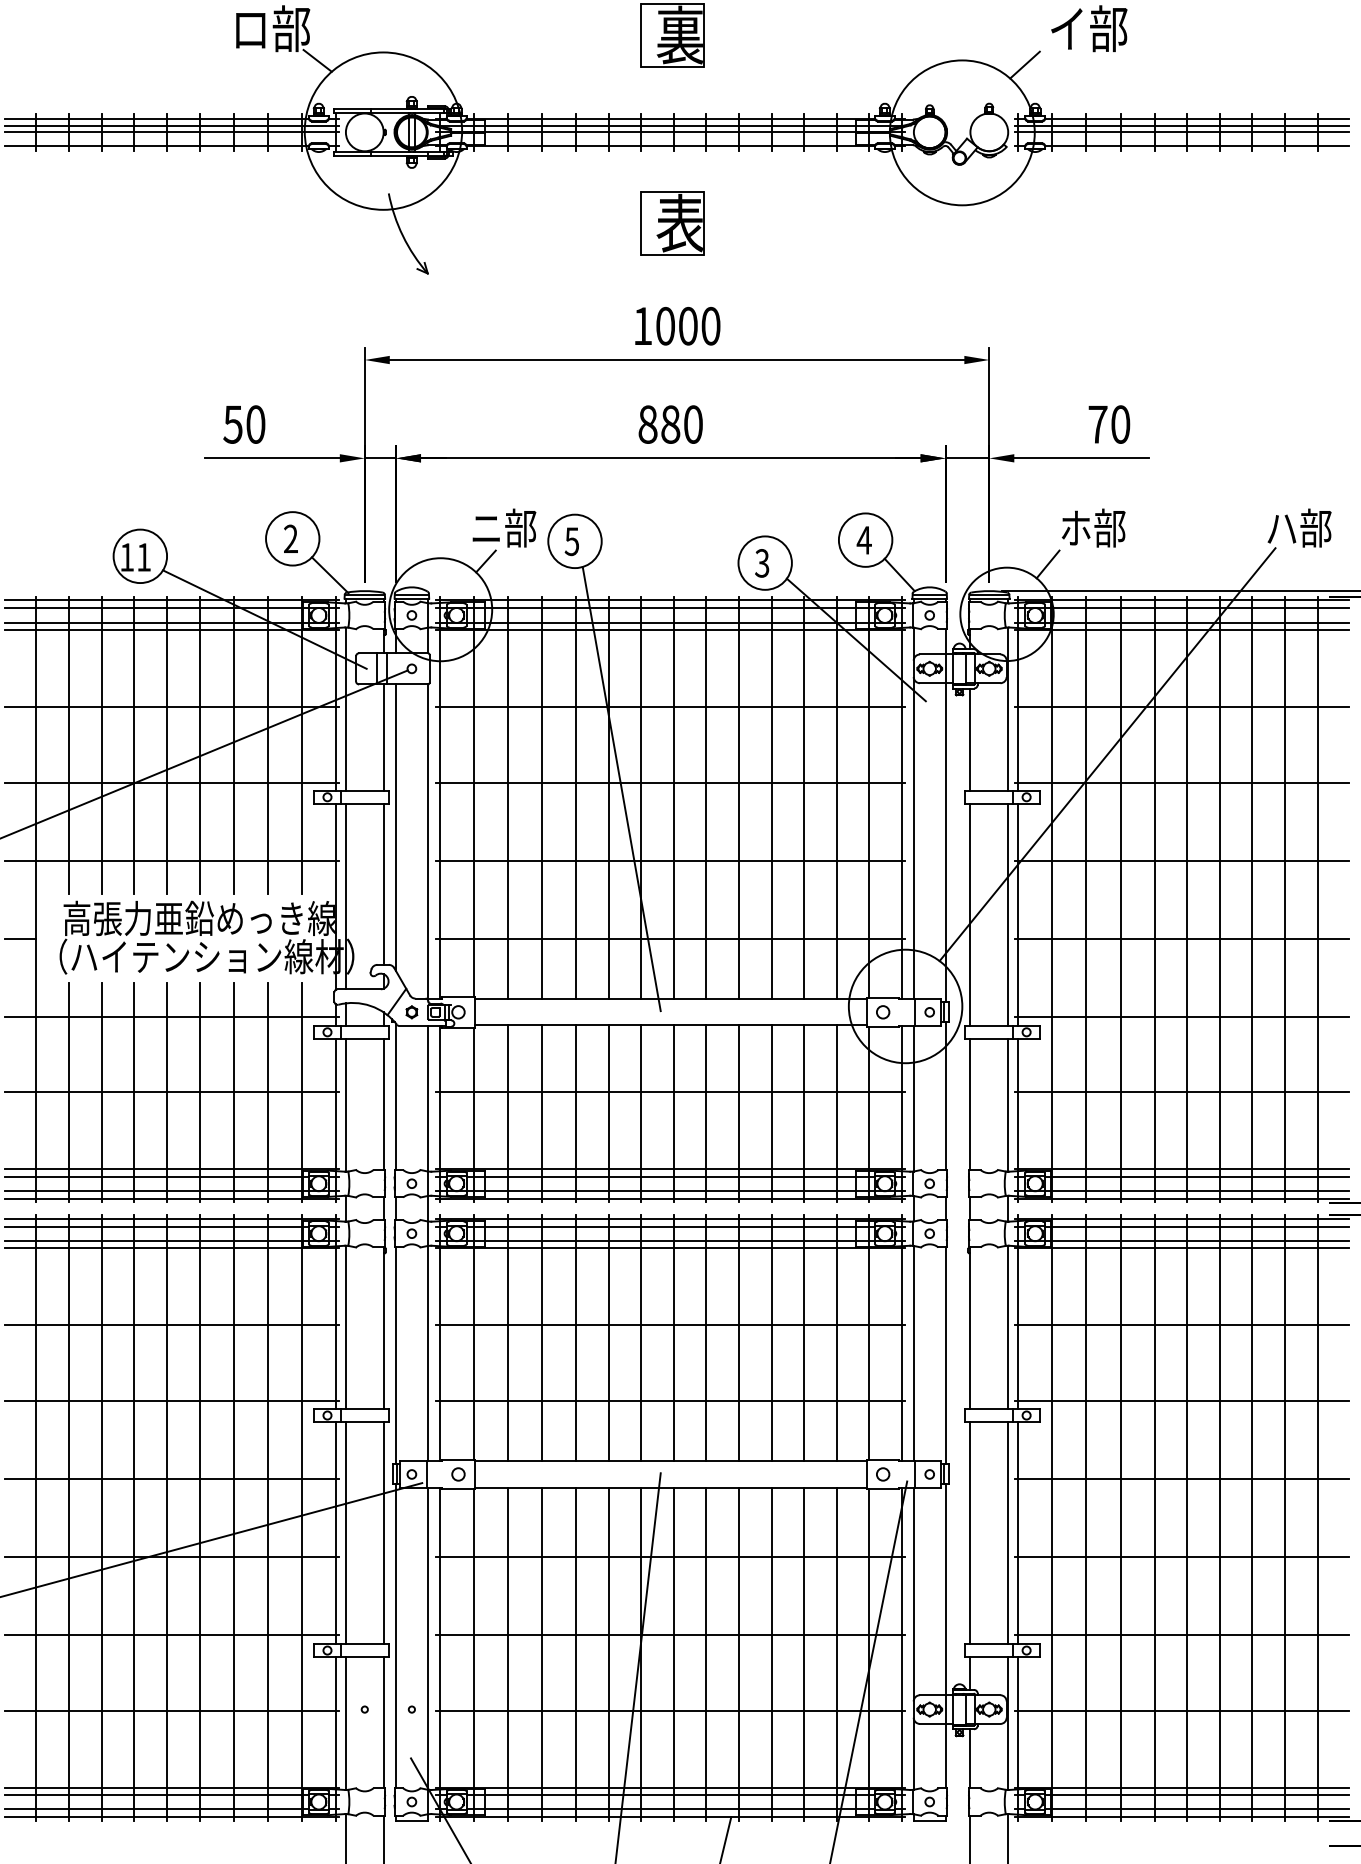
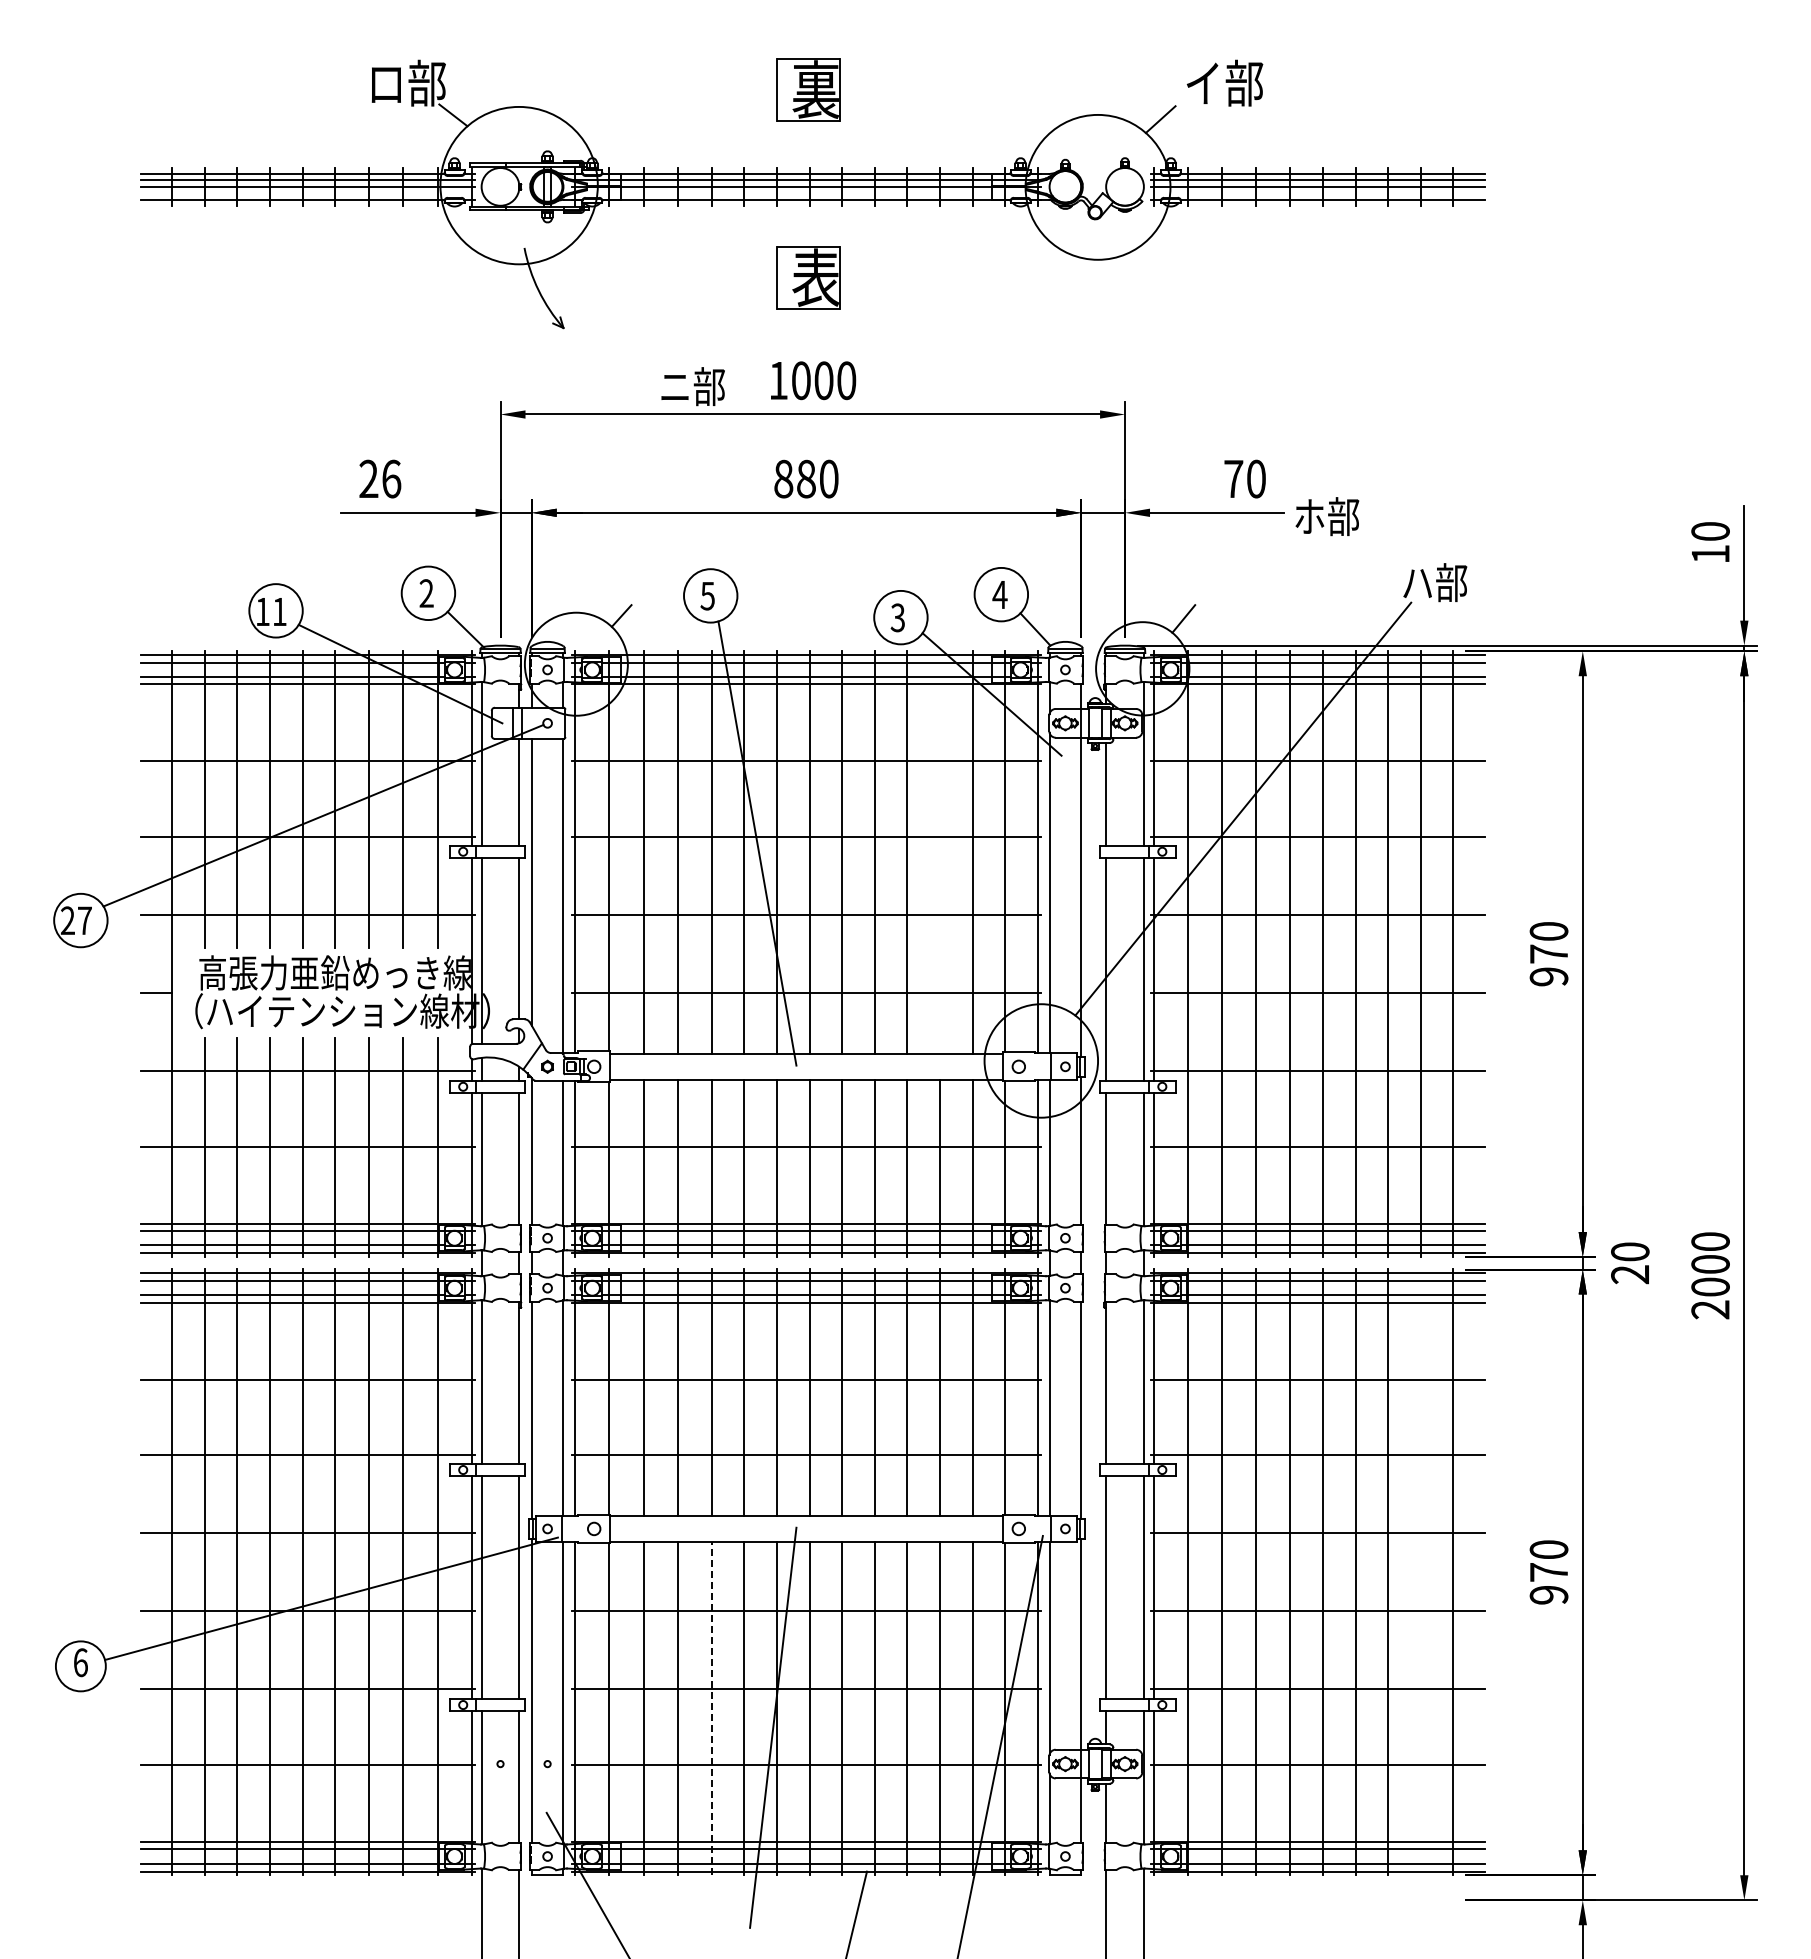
text: (244, 424) -> (380, 478), 50 -> 26
text: (503, 528) -> (692, 386), moved
text: (1093, 528) -> (1327, 516), moved
line: (803, 798) -> (939, 852), removed
line: (1284, 1518) -> (1420, 1572), removed
line: (575, 1654) -> (711, 1708), solid -> dashed

